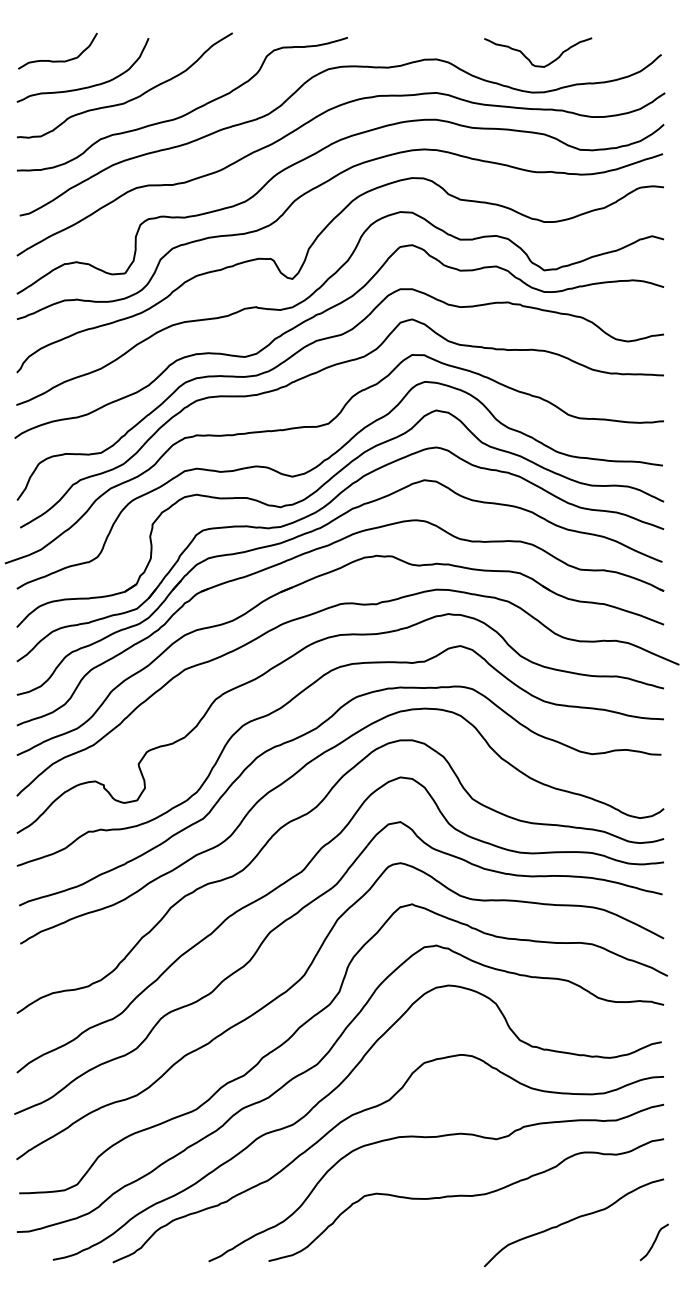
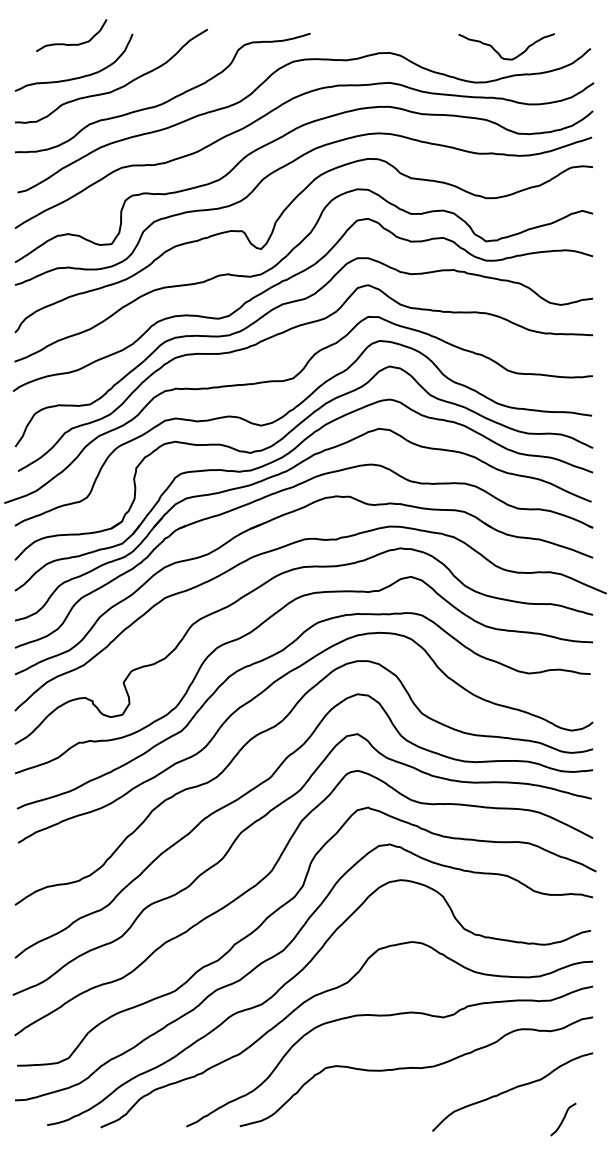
curve: (58, 60) -> (72, 43), moved
curve: (530, 60) -> (499, 53), moved
curve: (654, 1242) -> (563, 1119), moved

